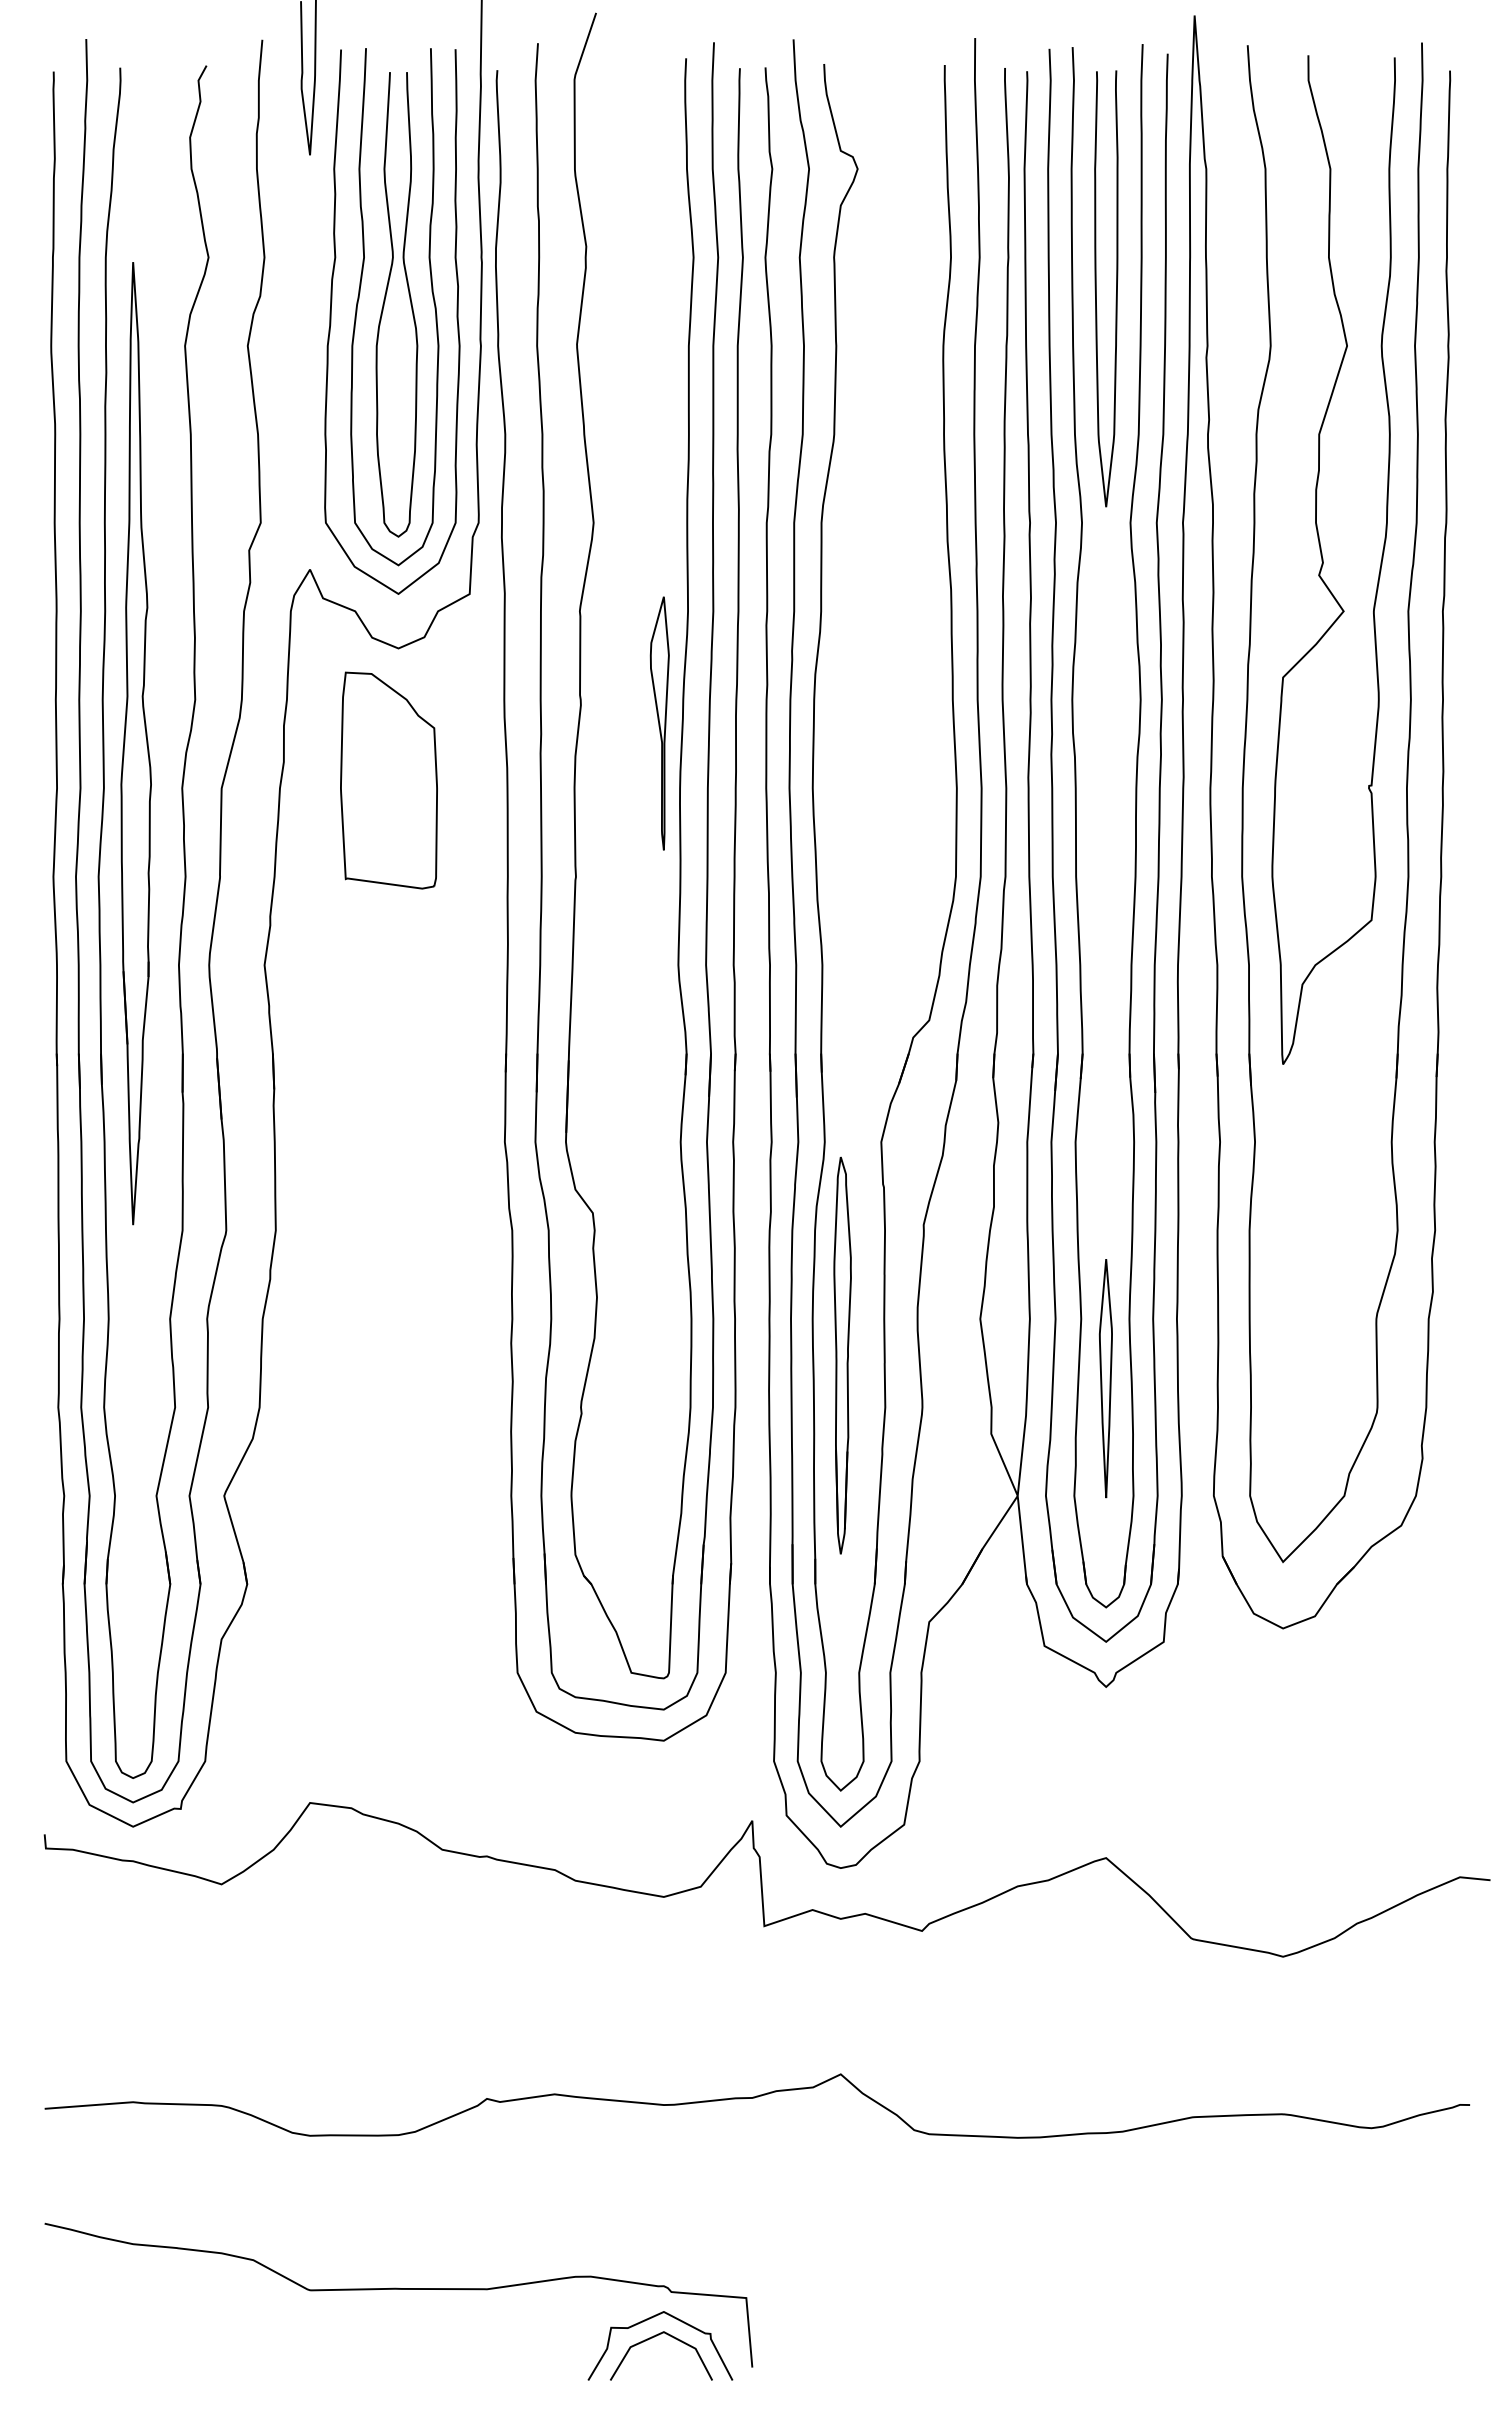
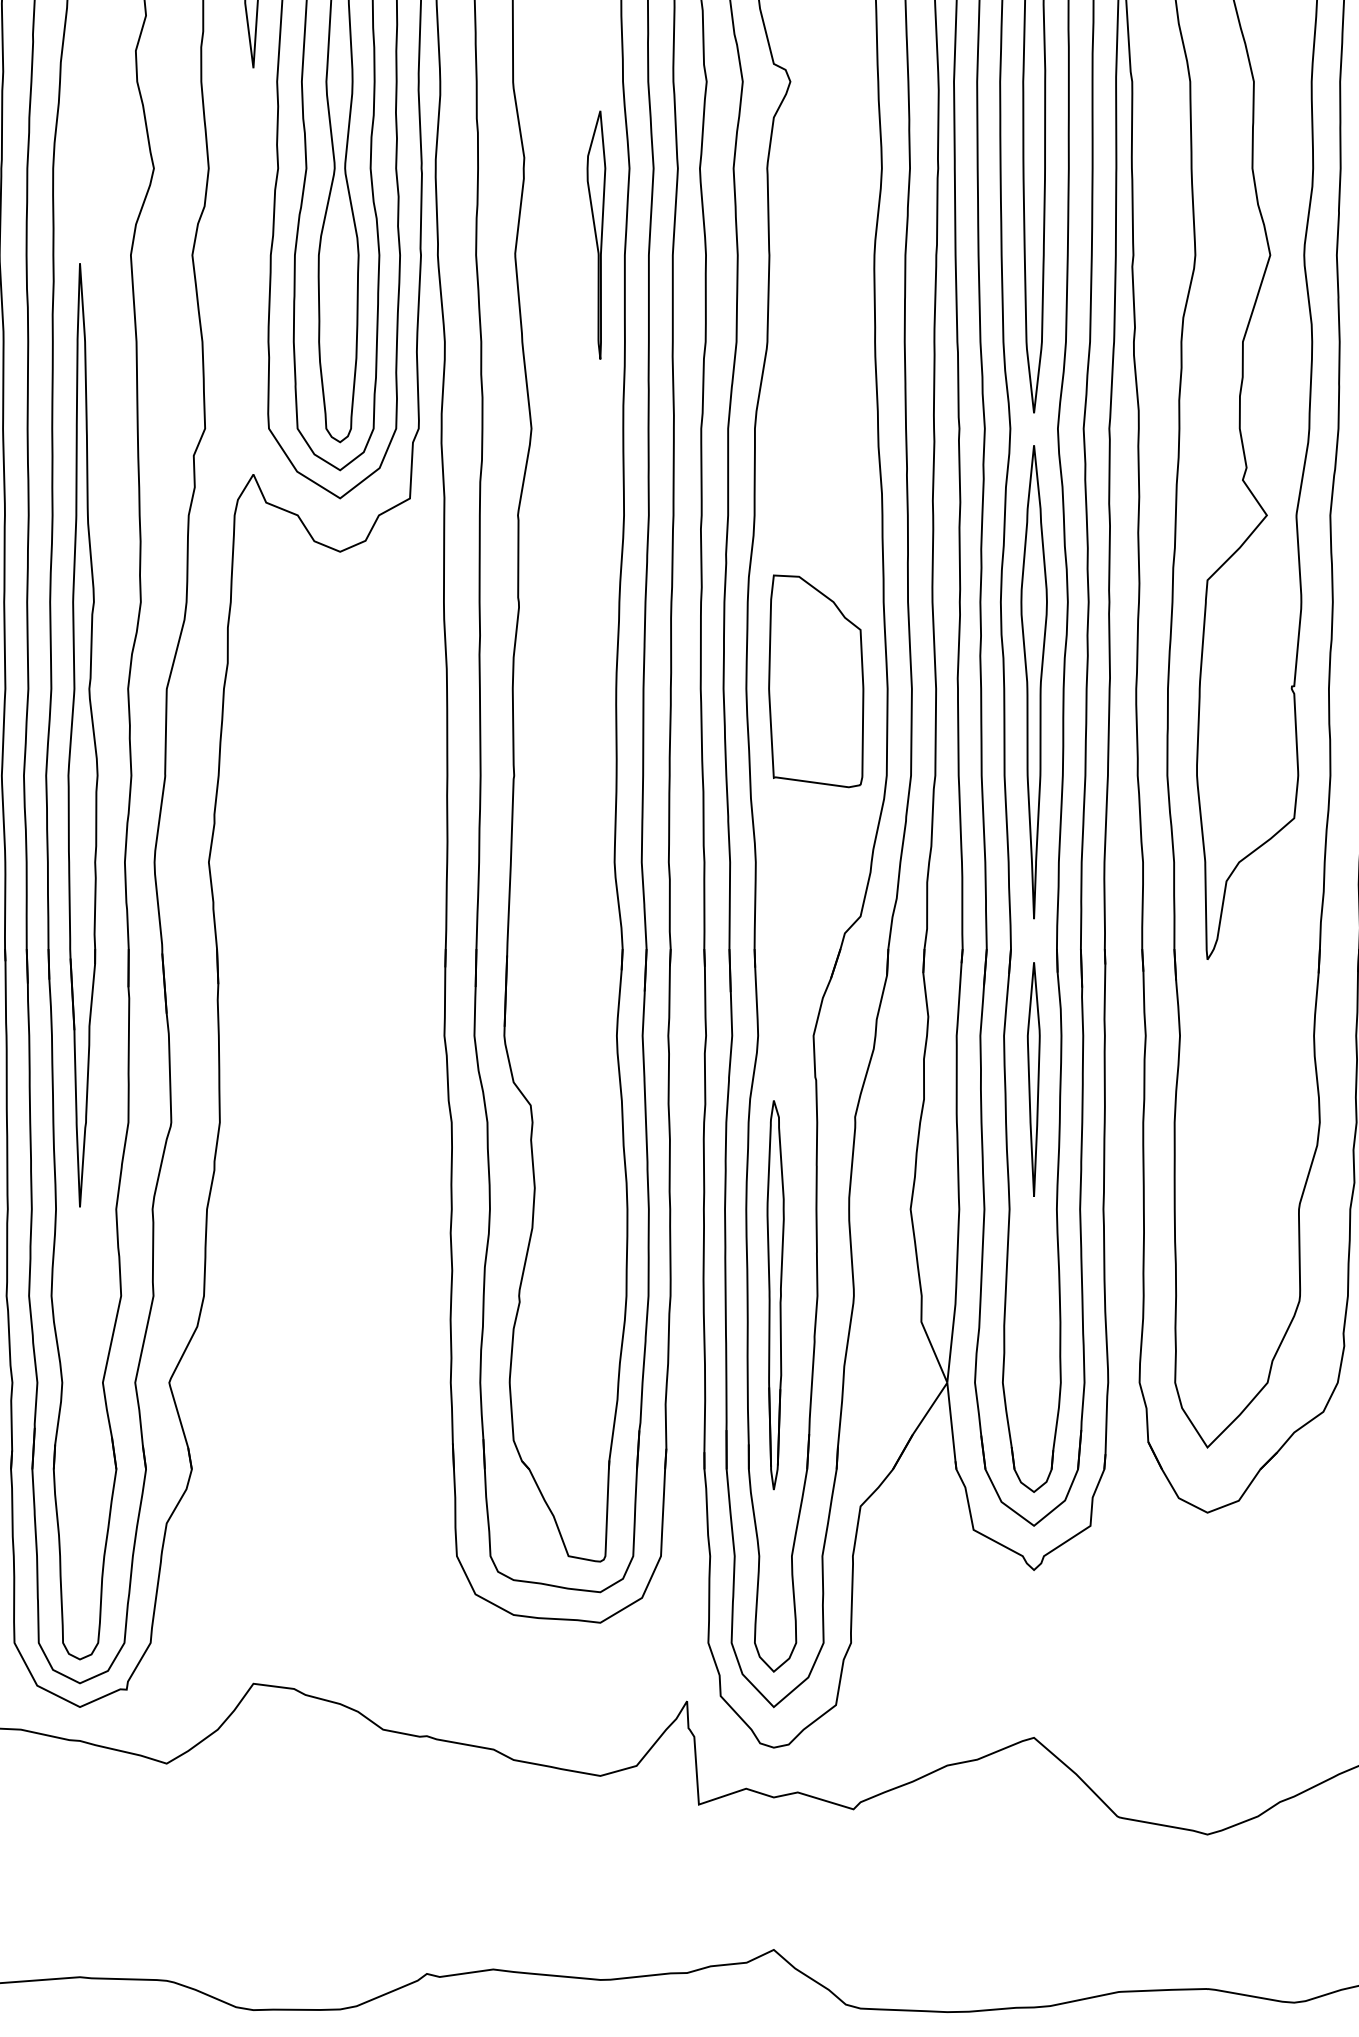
part: (659, 723) -> (596, 235), moved
part: (135, 743) -> (82, 735), moved
part: (388, 780) -> (815, 681), moved
part: (1106, 781) -> (1034, 682), added
part: (842, 1355) -> (775, 1295), moved
part: (1105, 1378) -> (1033, 1079), moved

